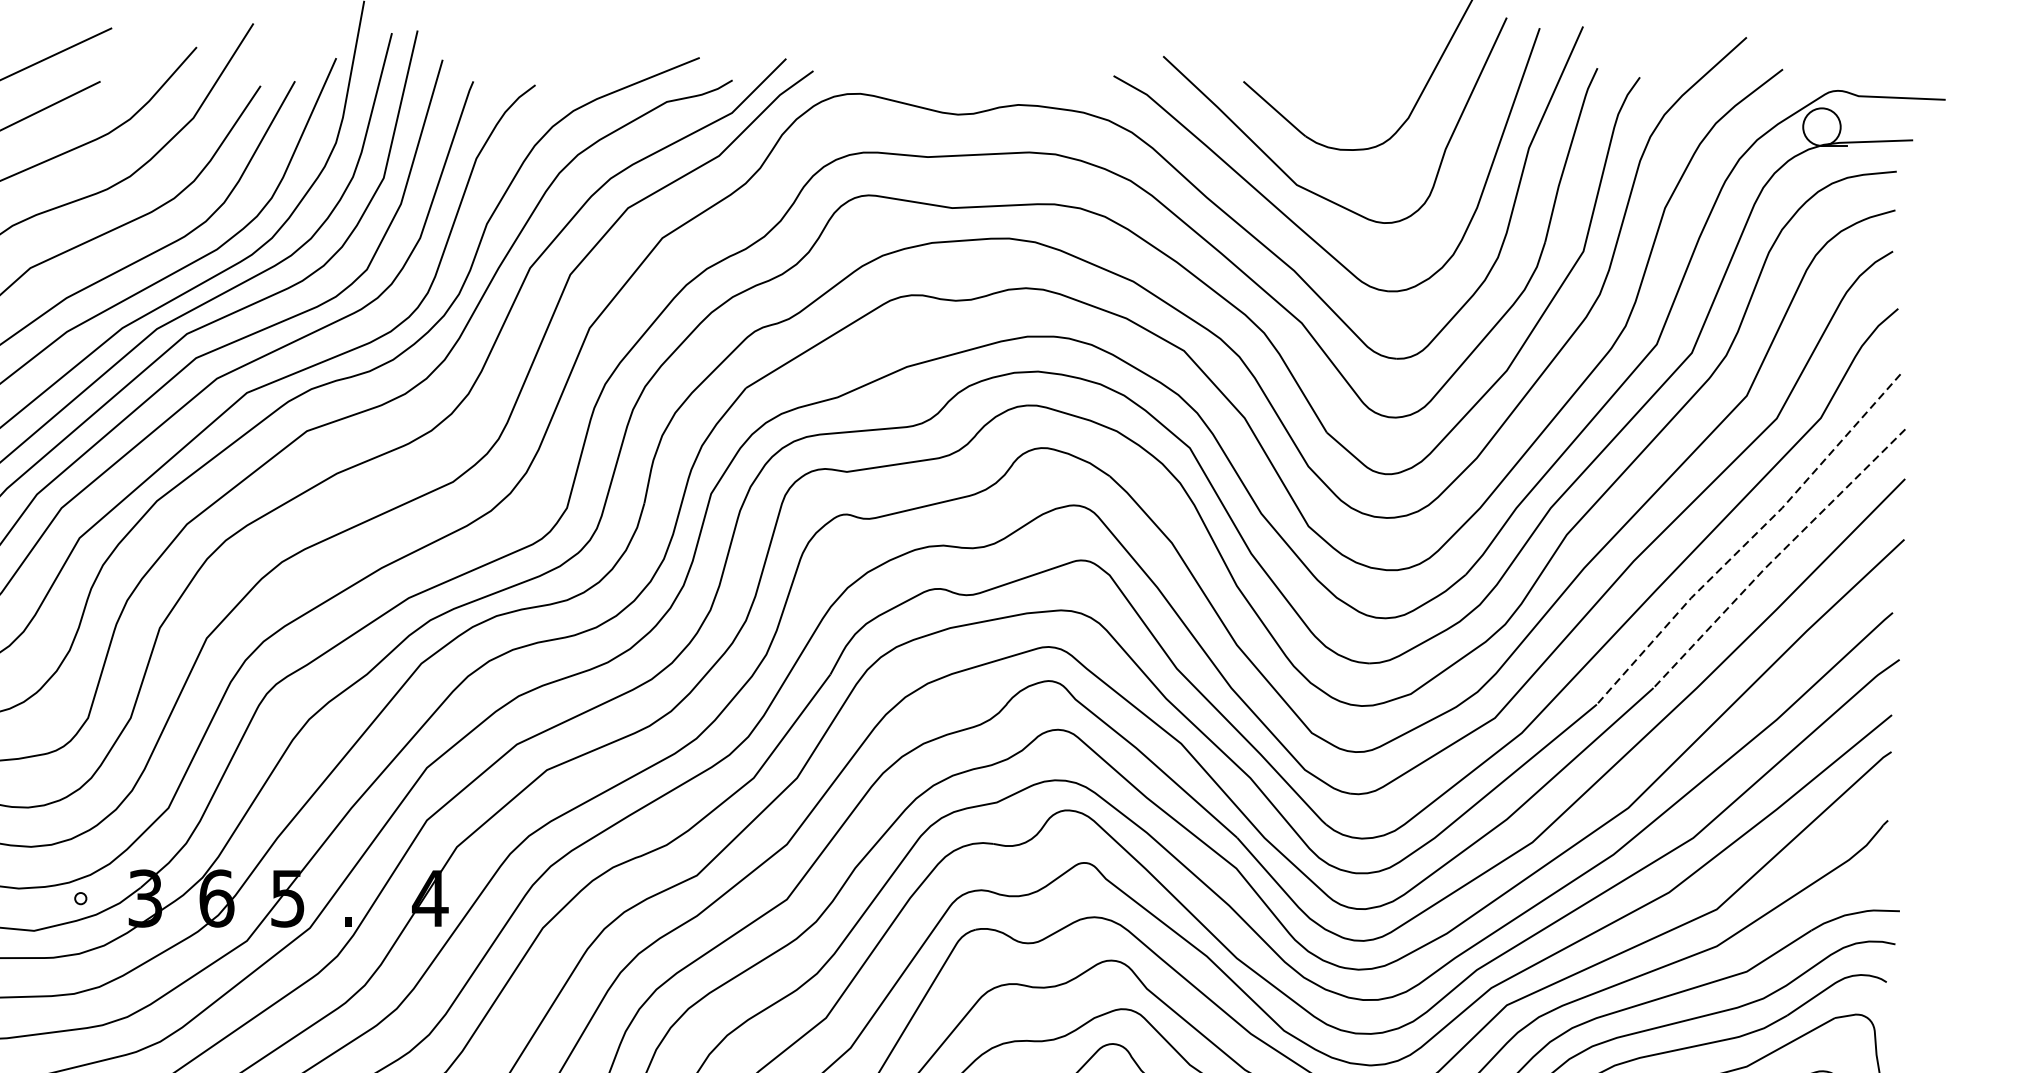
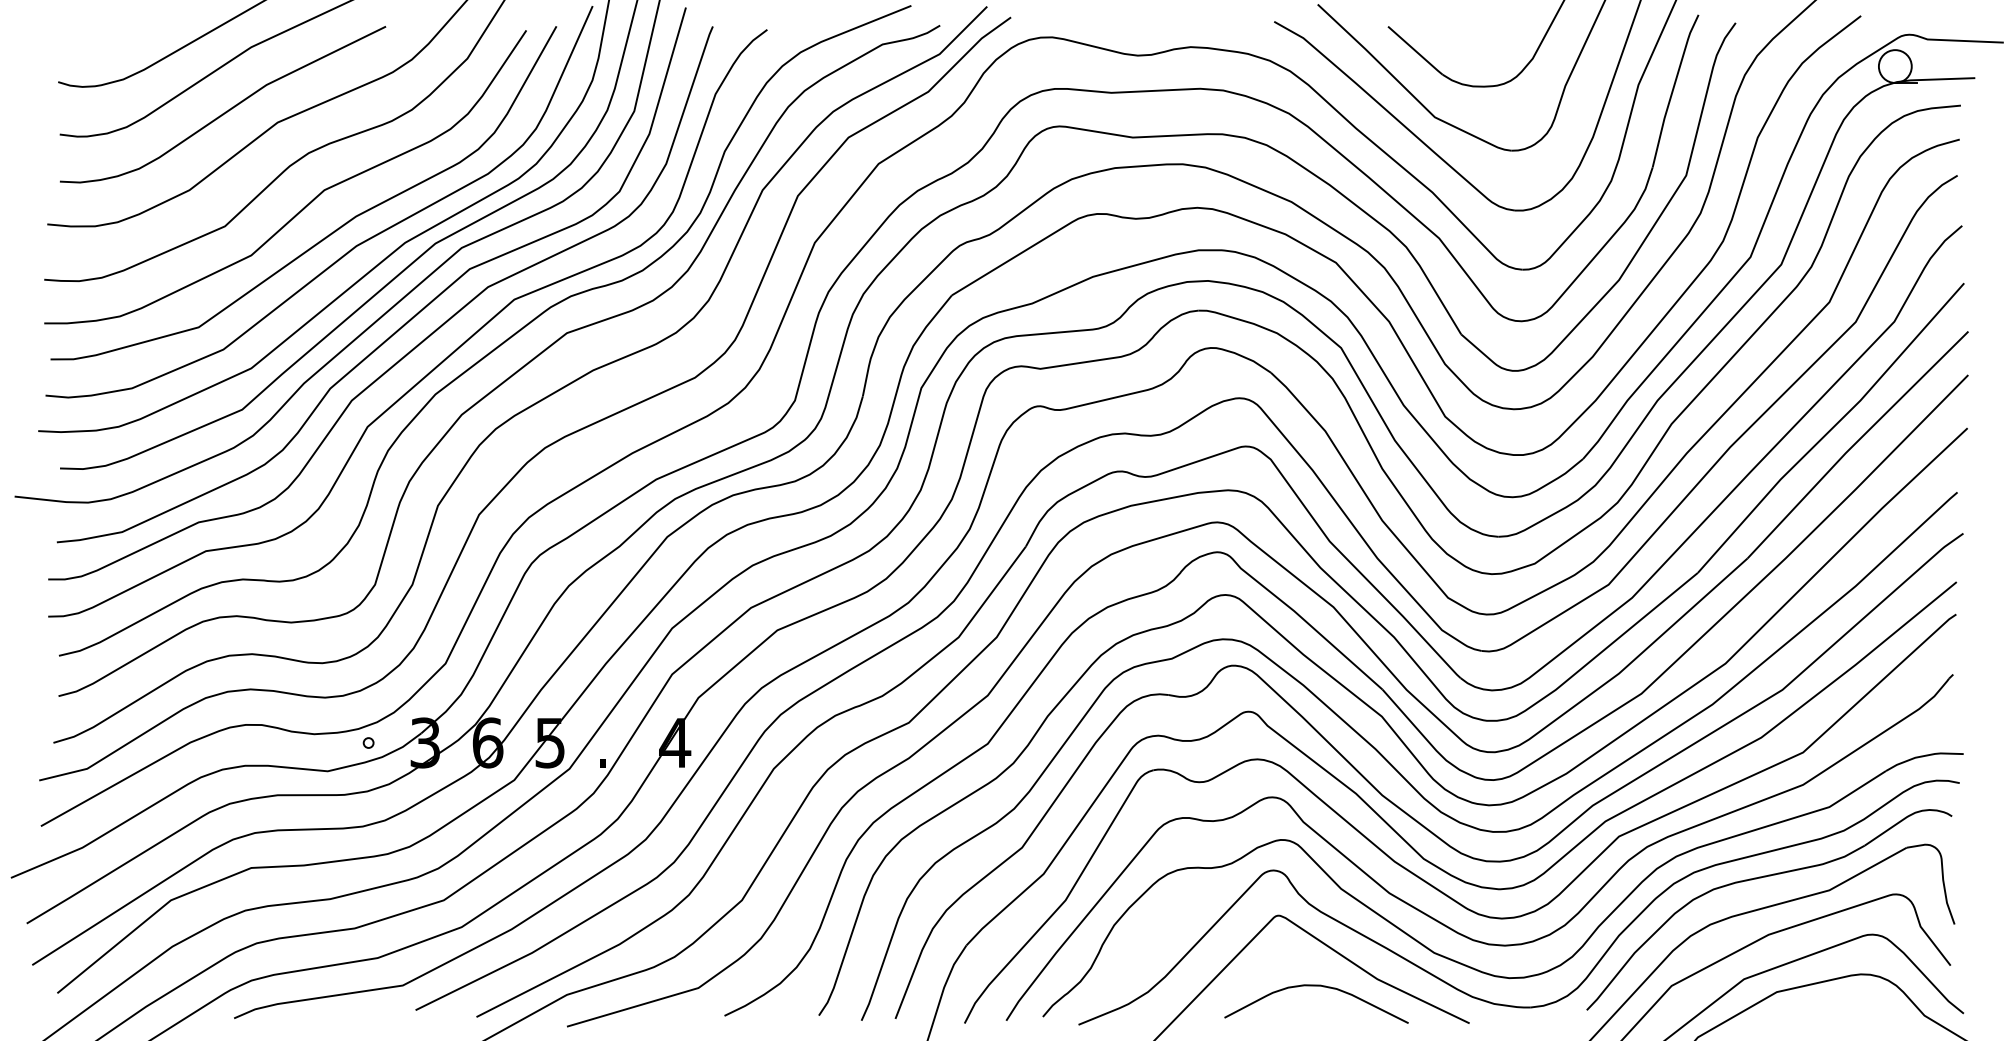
line: (1749, 541) -> (1831, 429), dashed -> solid
line: (1776, 557) -> (1855, 443), dashed -> solid

